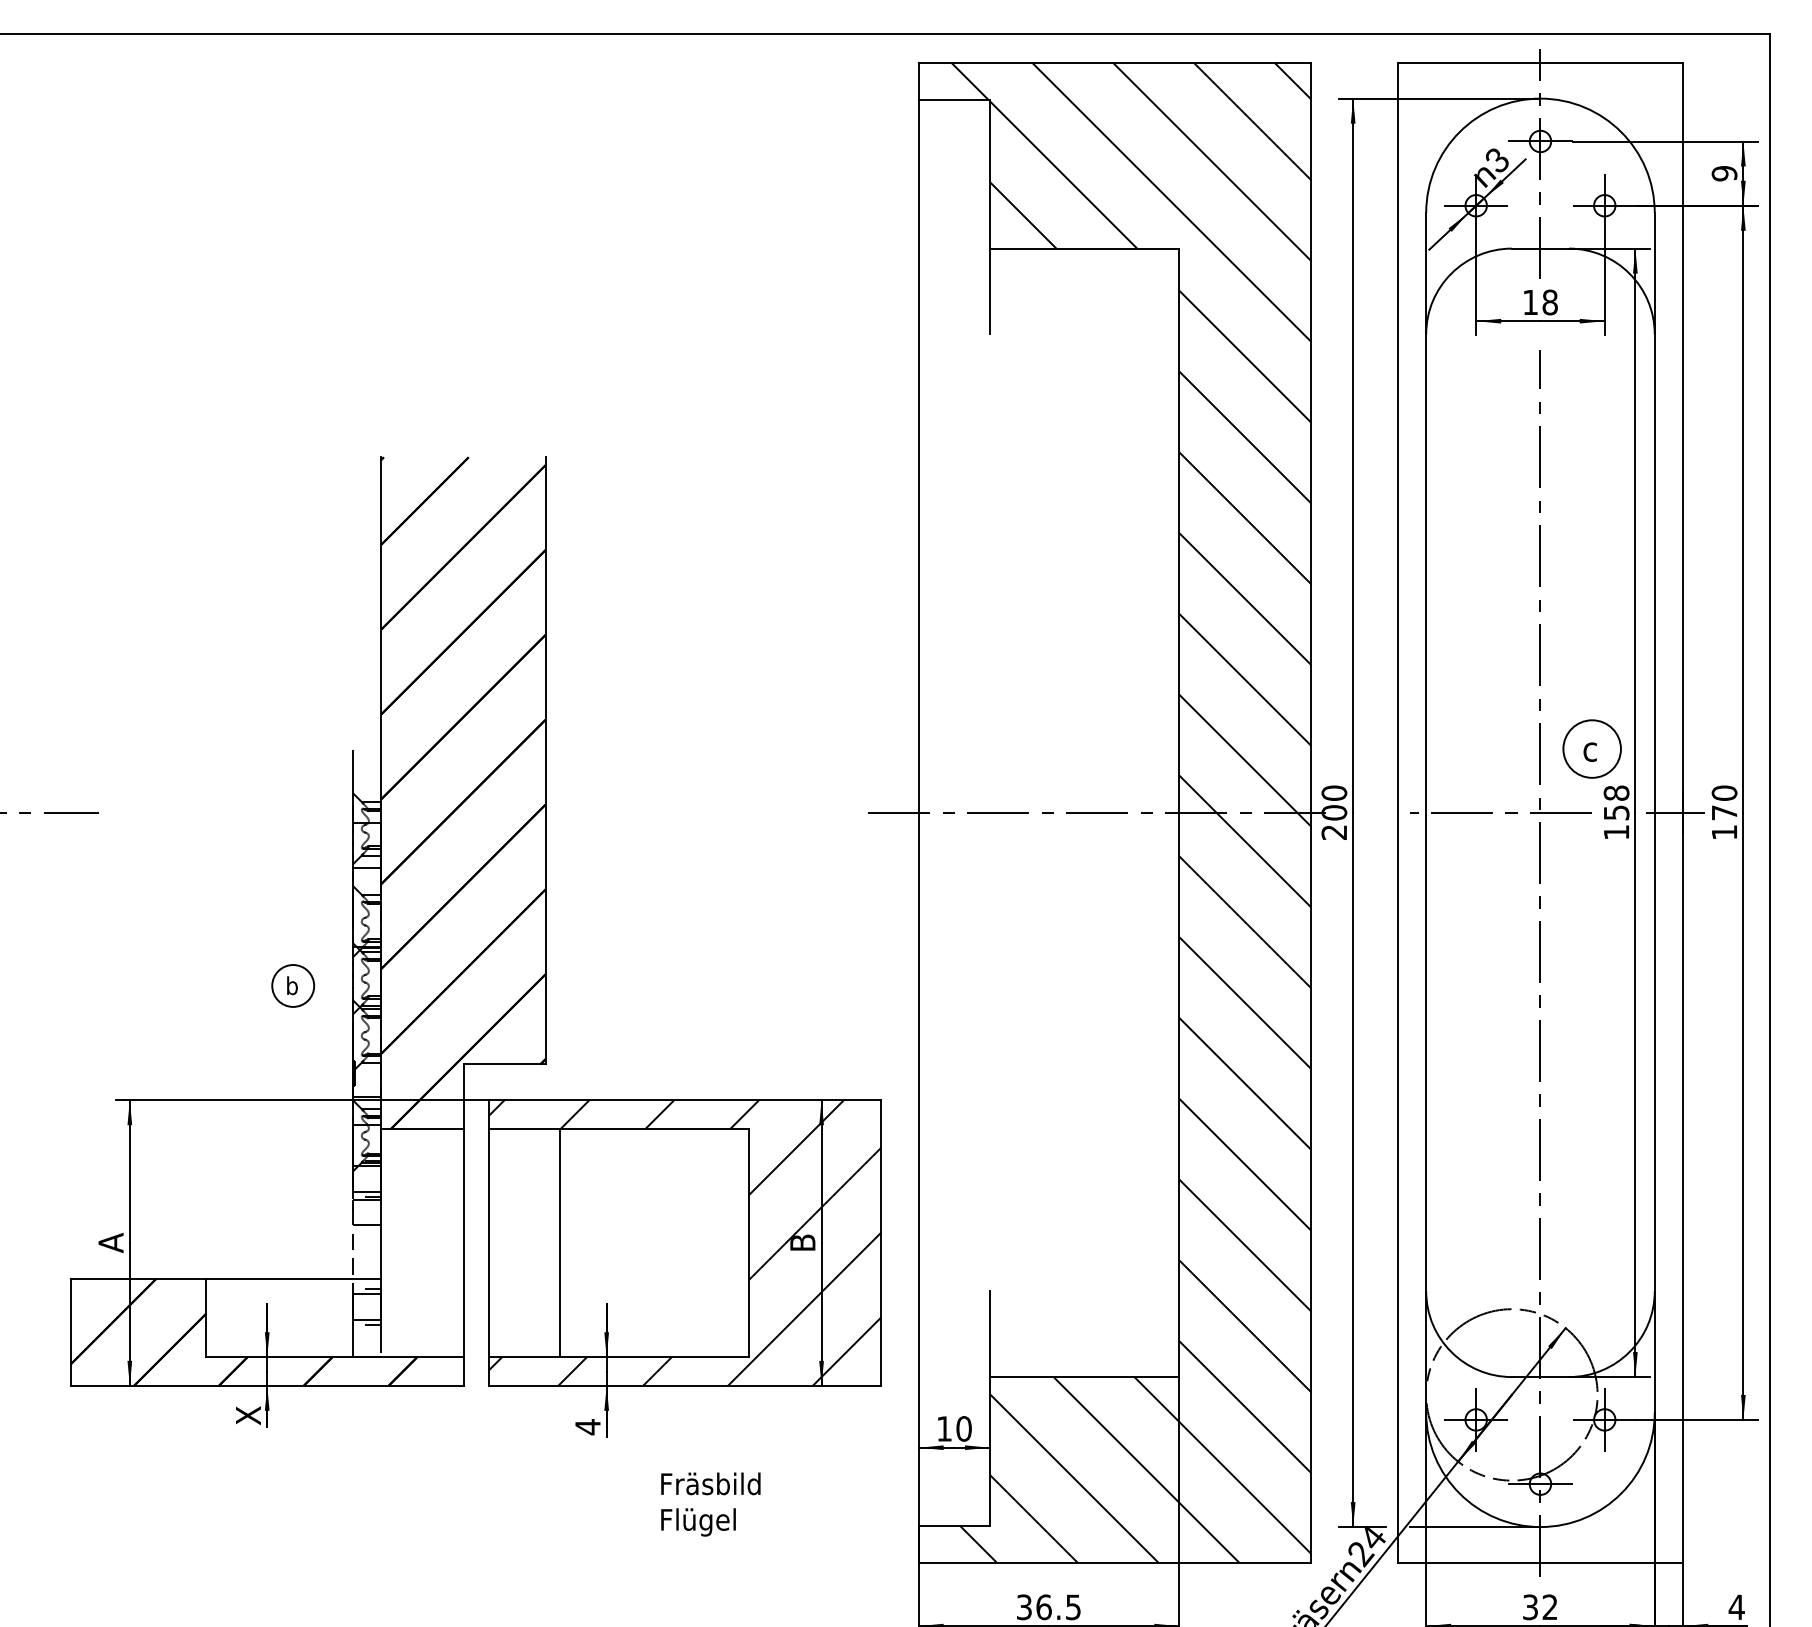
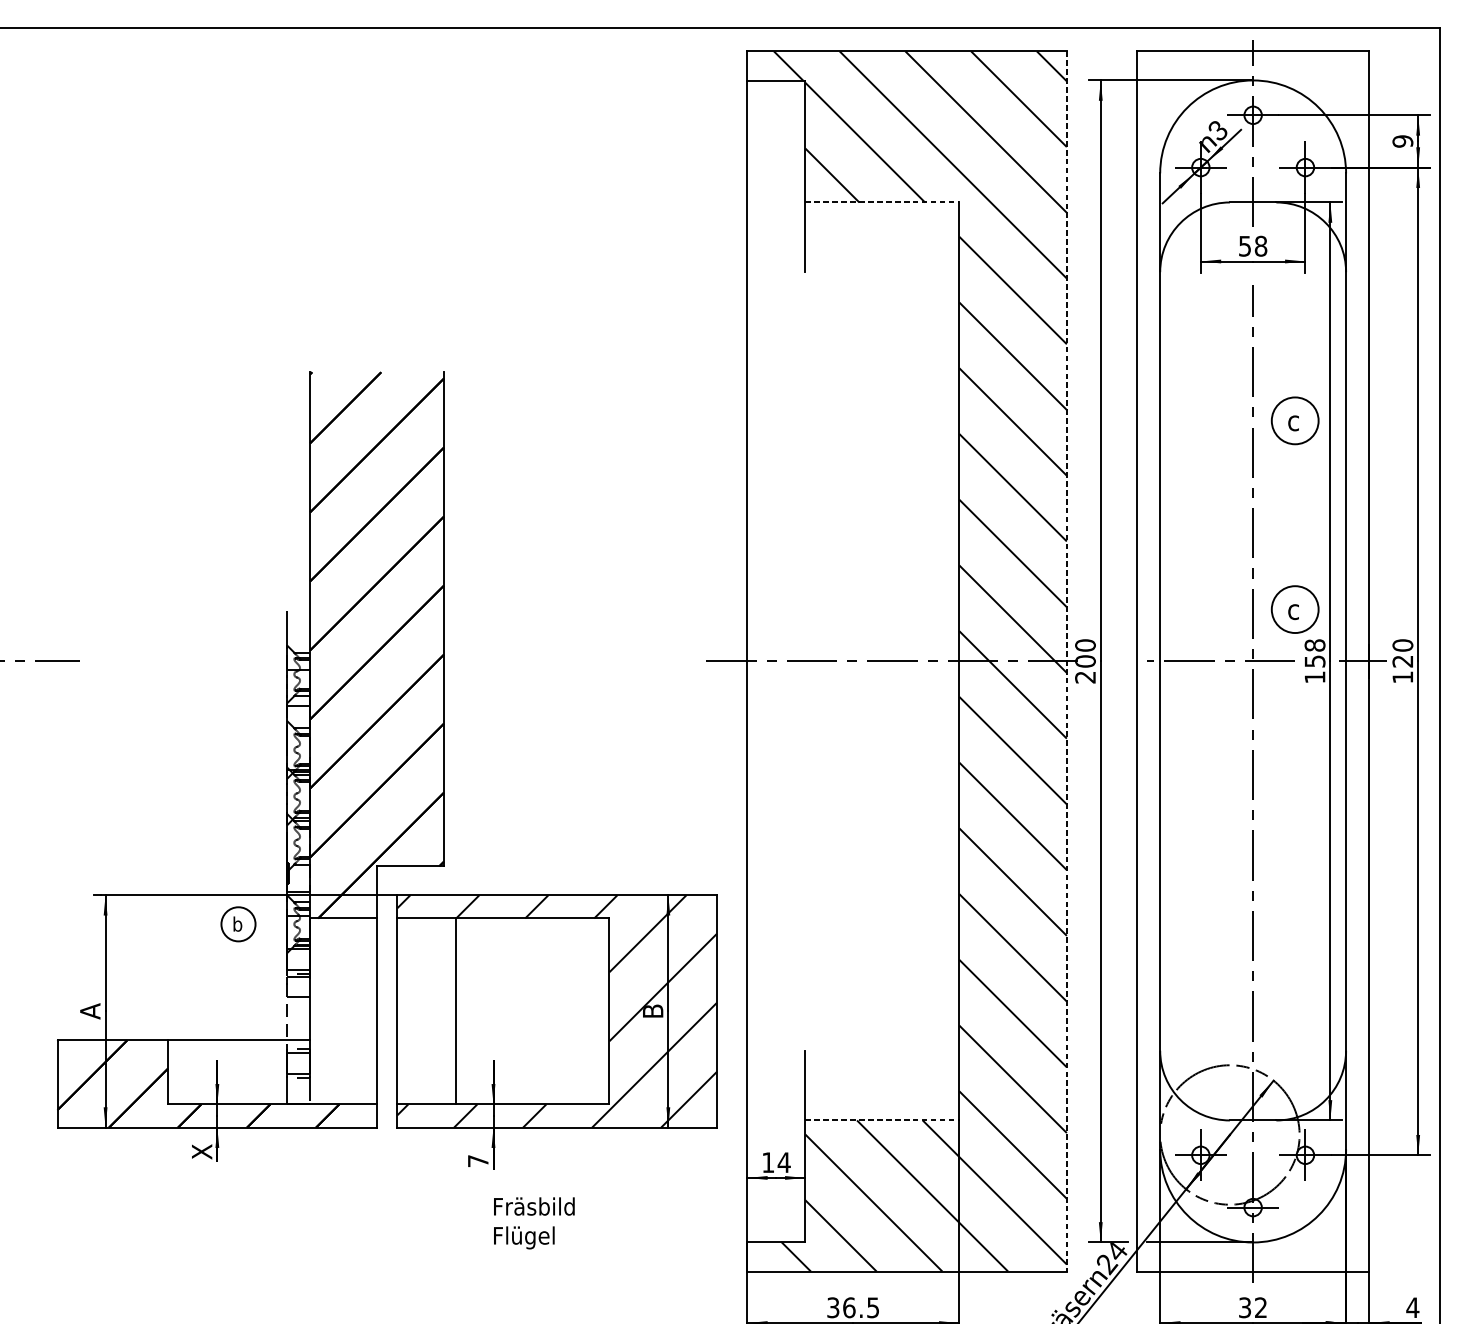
line: (1084, 248) -> (882, 202), solid -> dashed
text: (1530, 302) -> (1245, 246), 18 -> 58
part: (1591, 516) -> (1294, 420), added
line: (1311, 812) -> (1066, 661), solid -> dashed
text: (1723, 812) -> (1402, 661), 170 -> 120
part: (293, 985) -> (238, 923), moved
line: (1084, 1377) -> (882, 1120), solid -> dashed
text: (587, 1427) -> (477, 1161), 4 -> 7
text: (963, 1428) -> (783, 1162), 10 -> 14
text: (710, 1504) -> (534, 1223), moved

